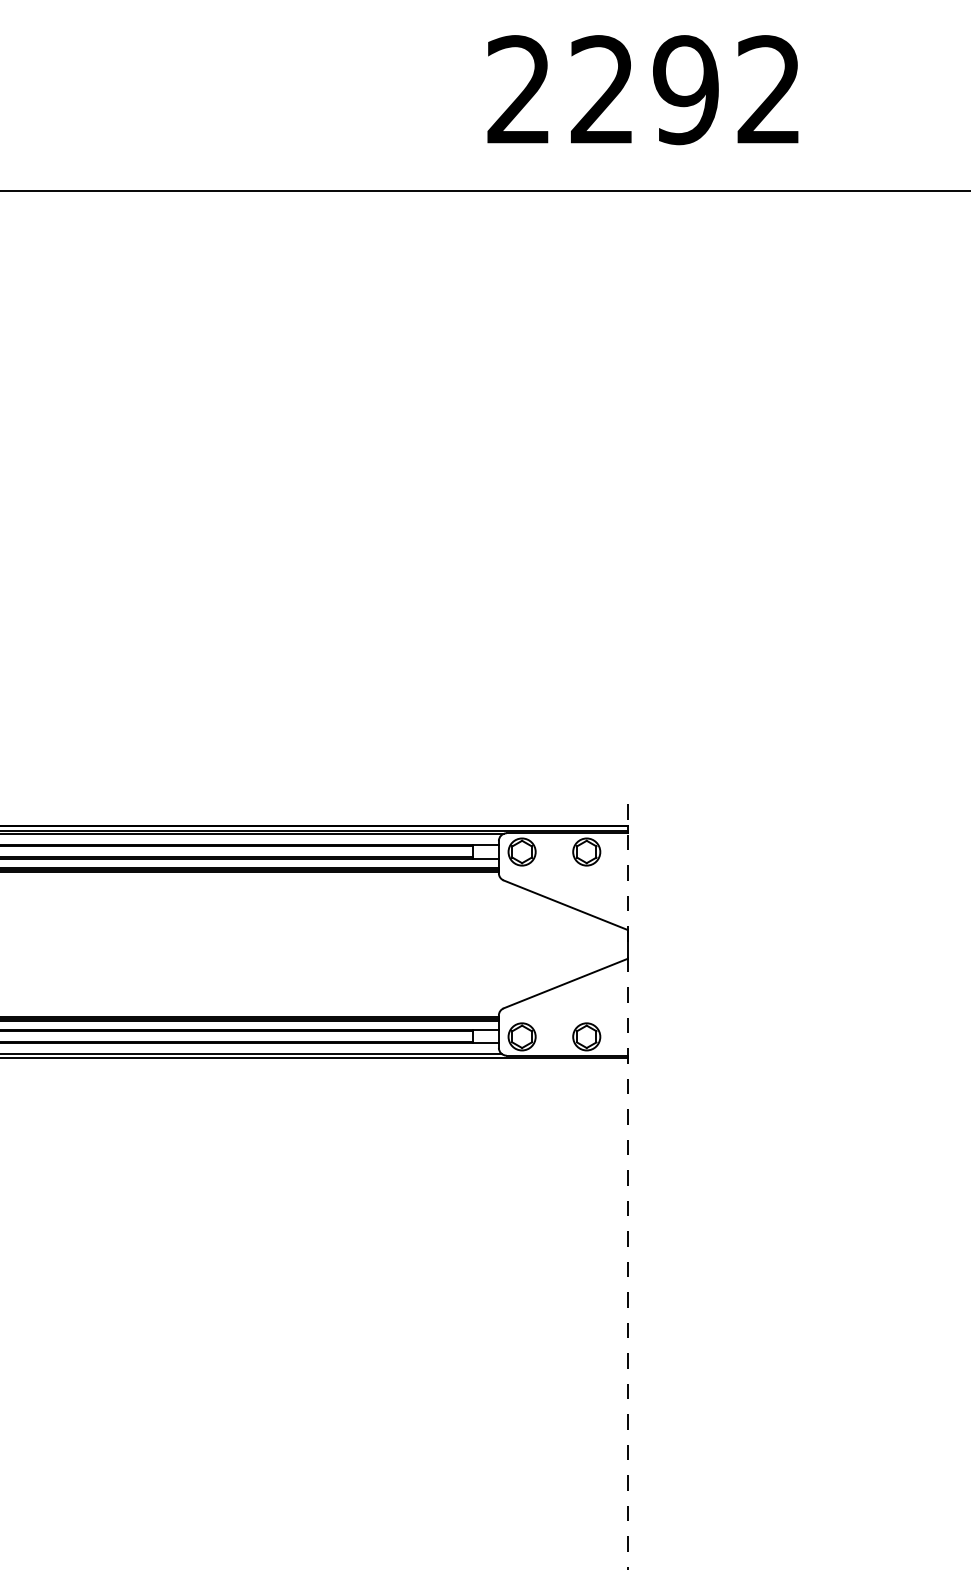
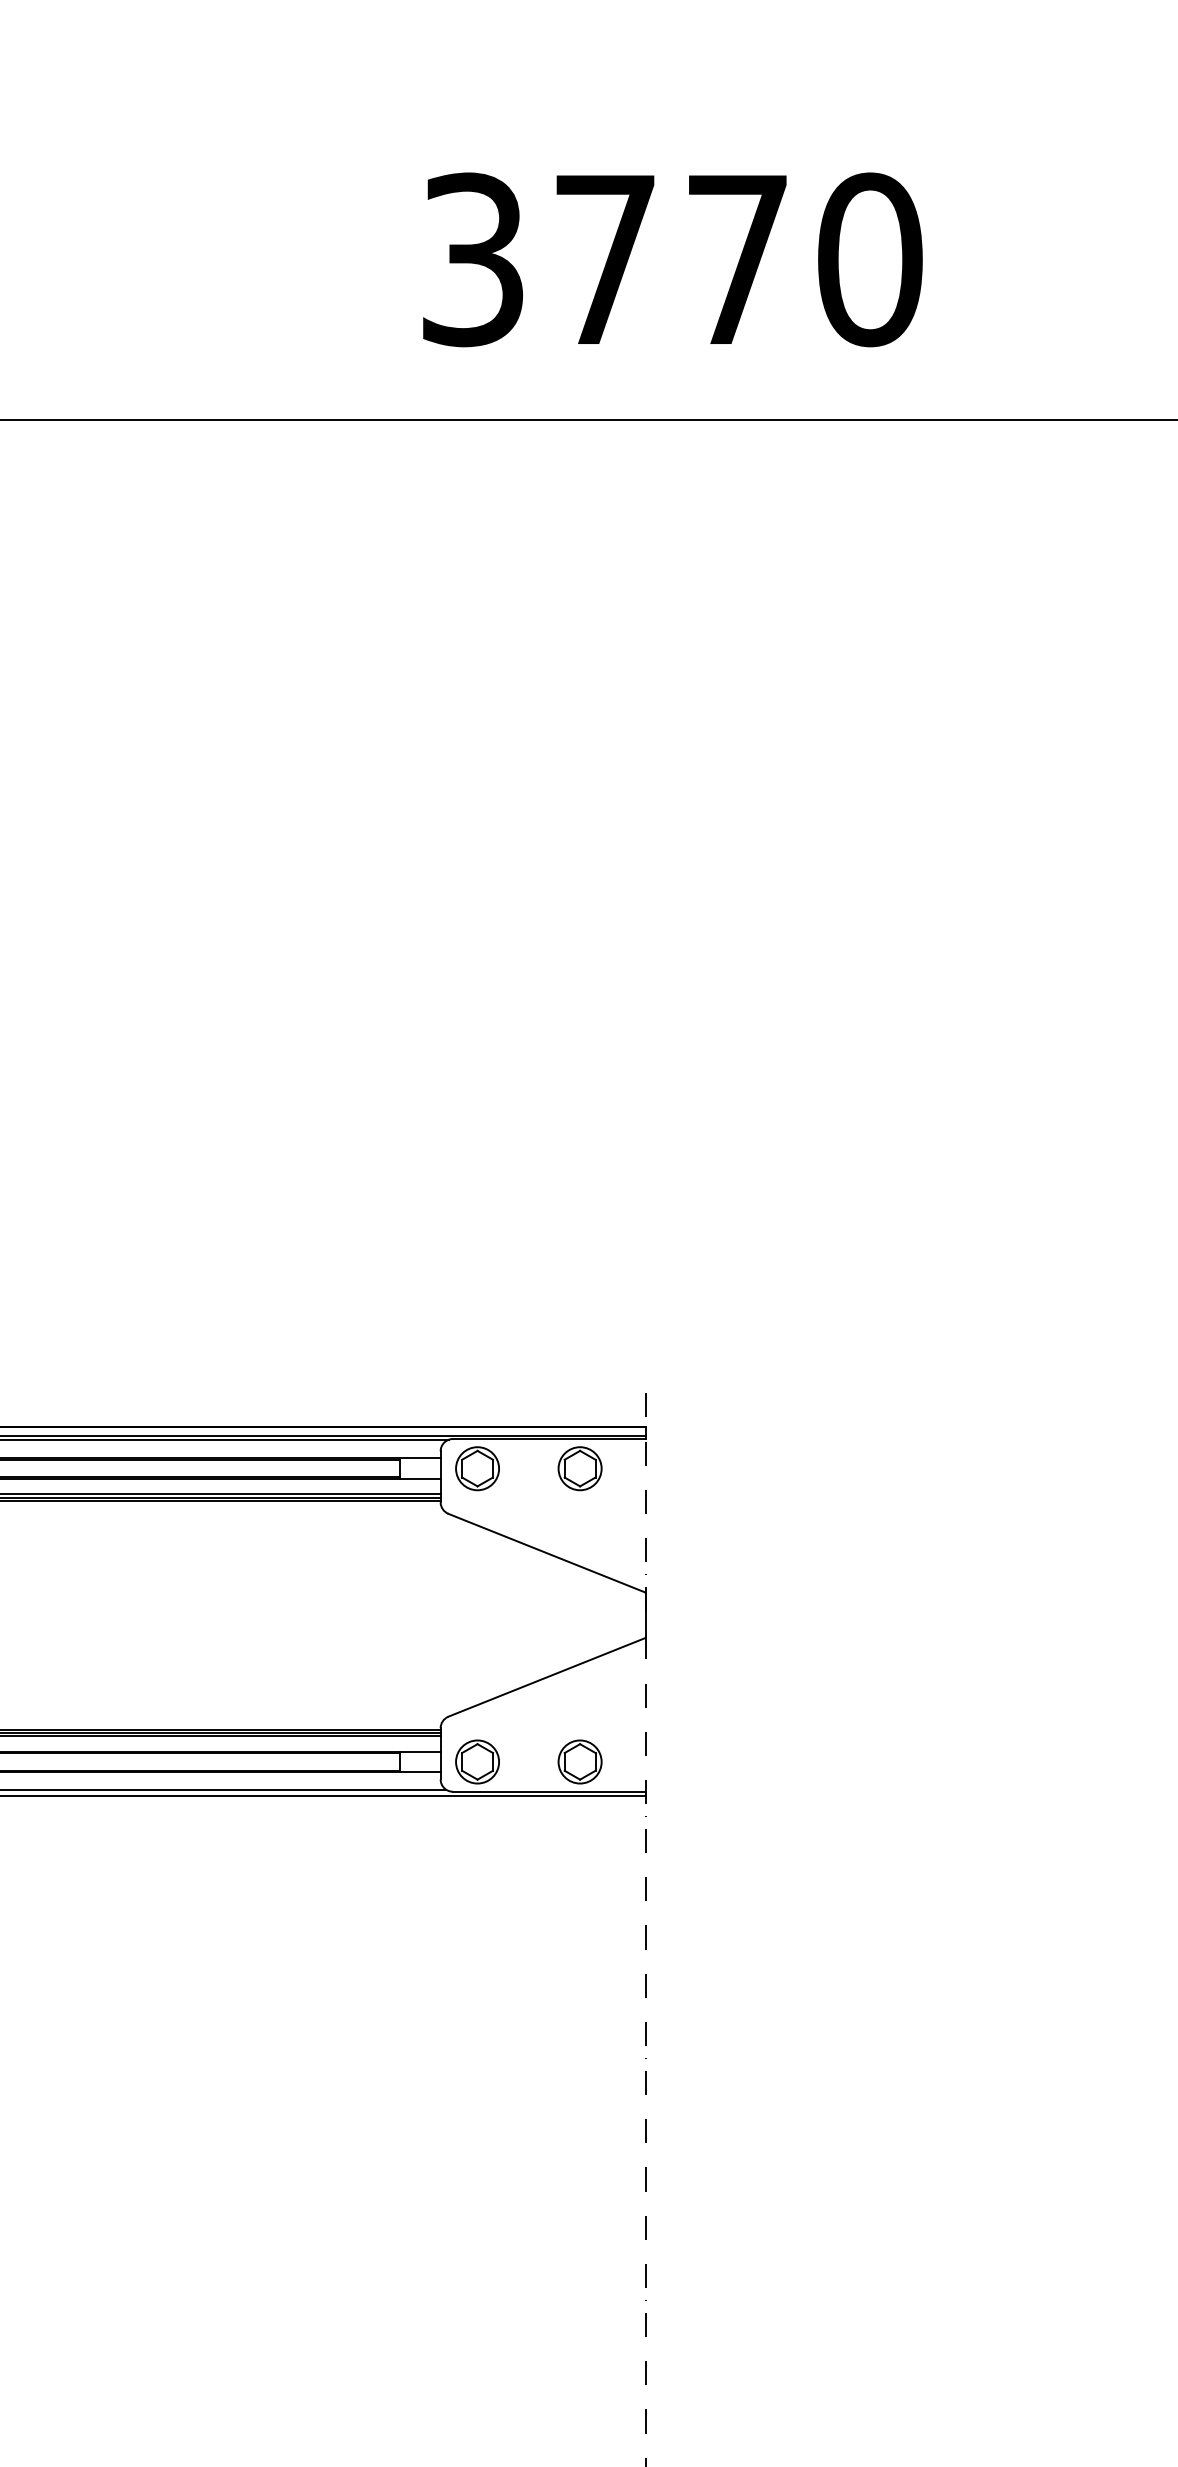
text: (644, 90) -> (671, 260), 2292 -> 3770

